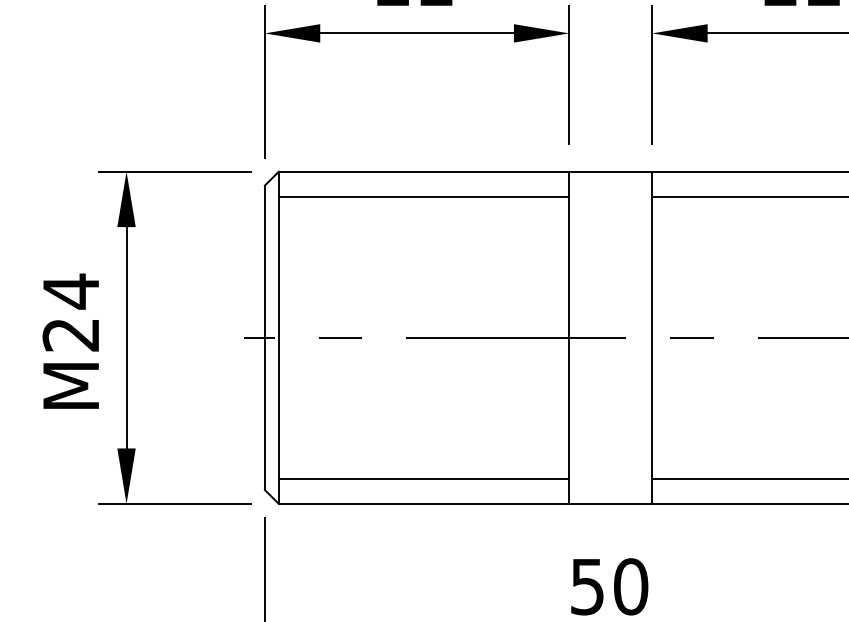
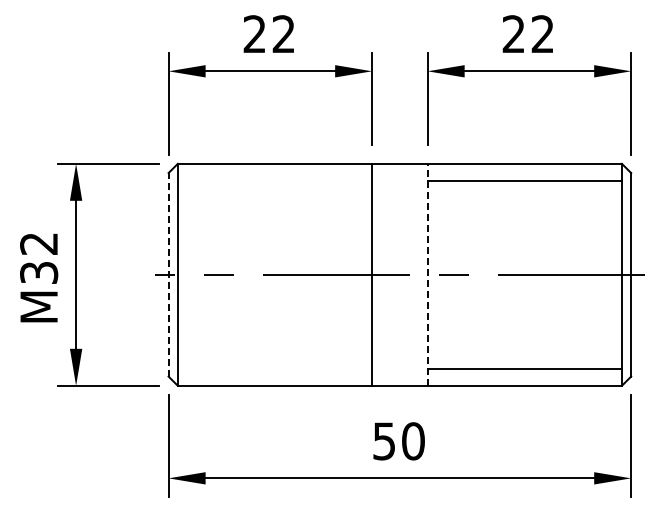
line: (423, 196) -> (274, 180), removed
text: (71, 311) -> (39, 257), 24 -> 32
line: (264, 337) -> (168, 274), solid -> dashed
line: (652, 337) -> (427, 274), solid -> dashed
line: (423, 479) -> (274, 369), removed

